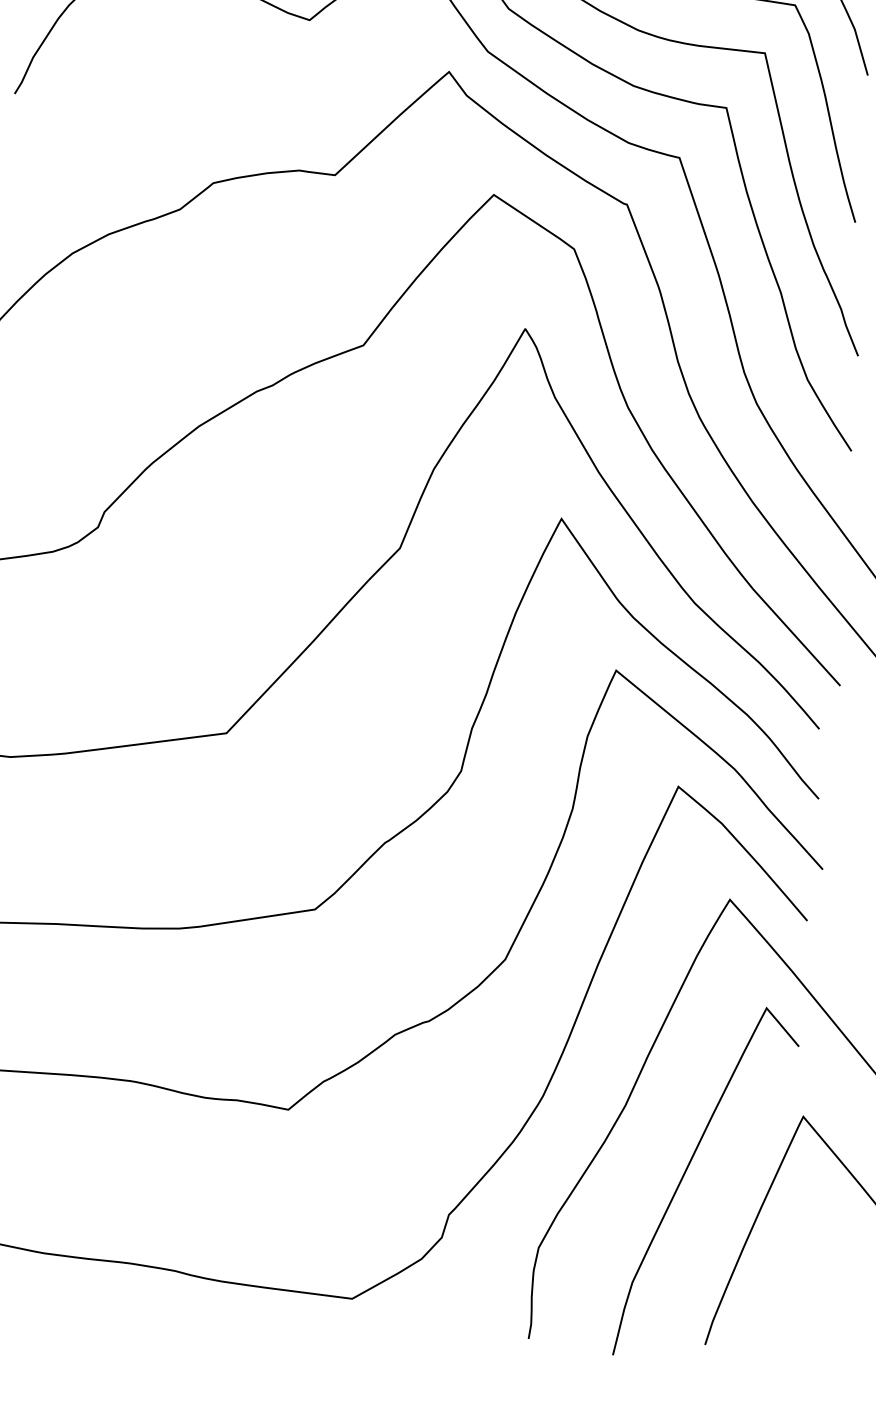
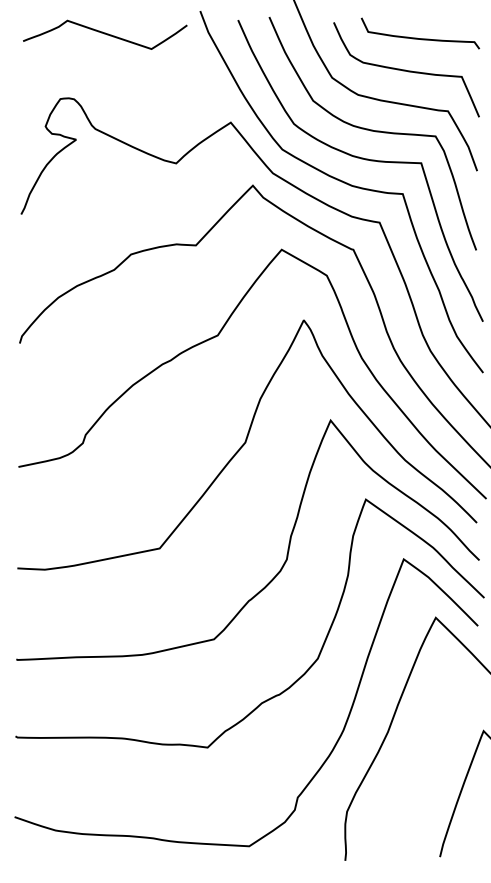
curve: (686, 1174) -> (423, 766), removed

